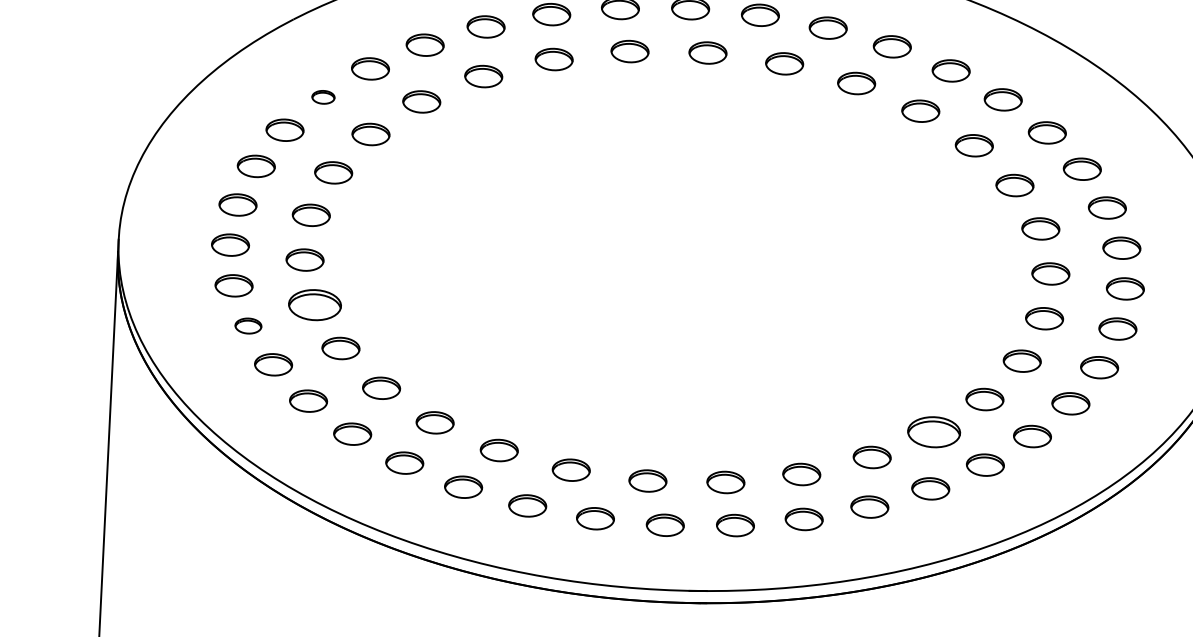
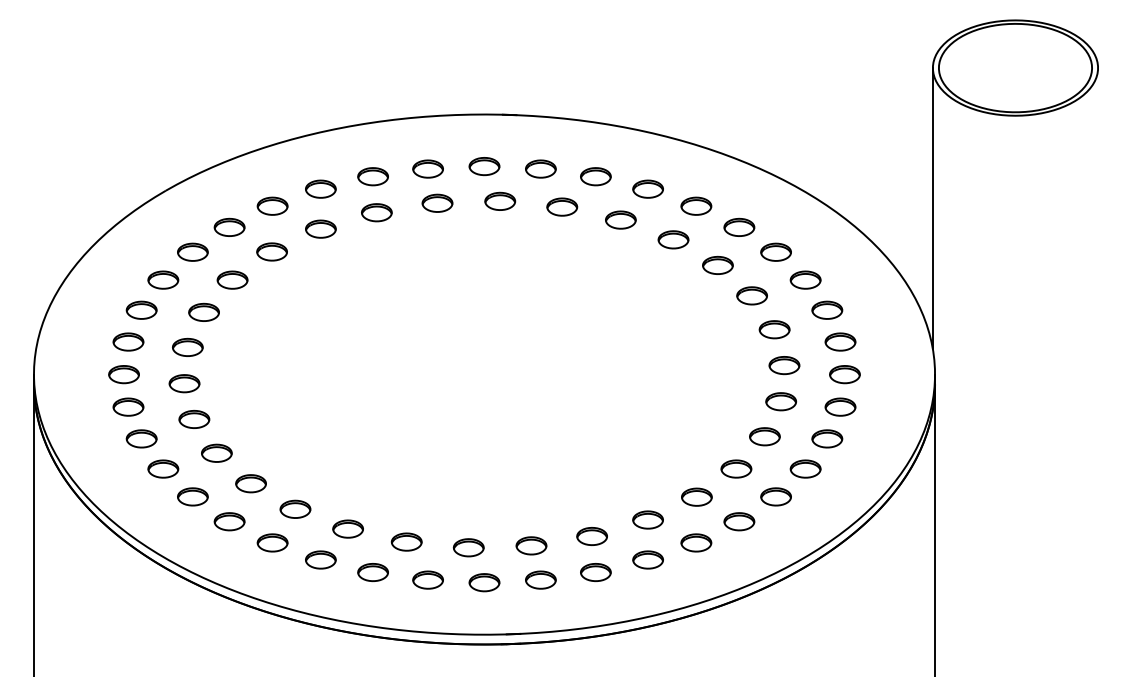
part: (322, 96) -> (192, 251), size x1.67
part: (315, 305) -> (194, 419), size x0.71
part: (248, 325) -> (141, 438), size x1.43
part: (933, 431) -> (696, 496), size x0.71

